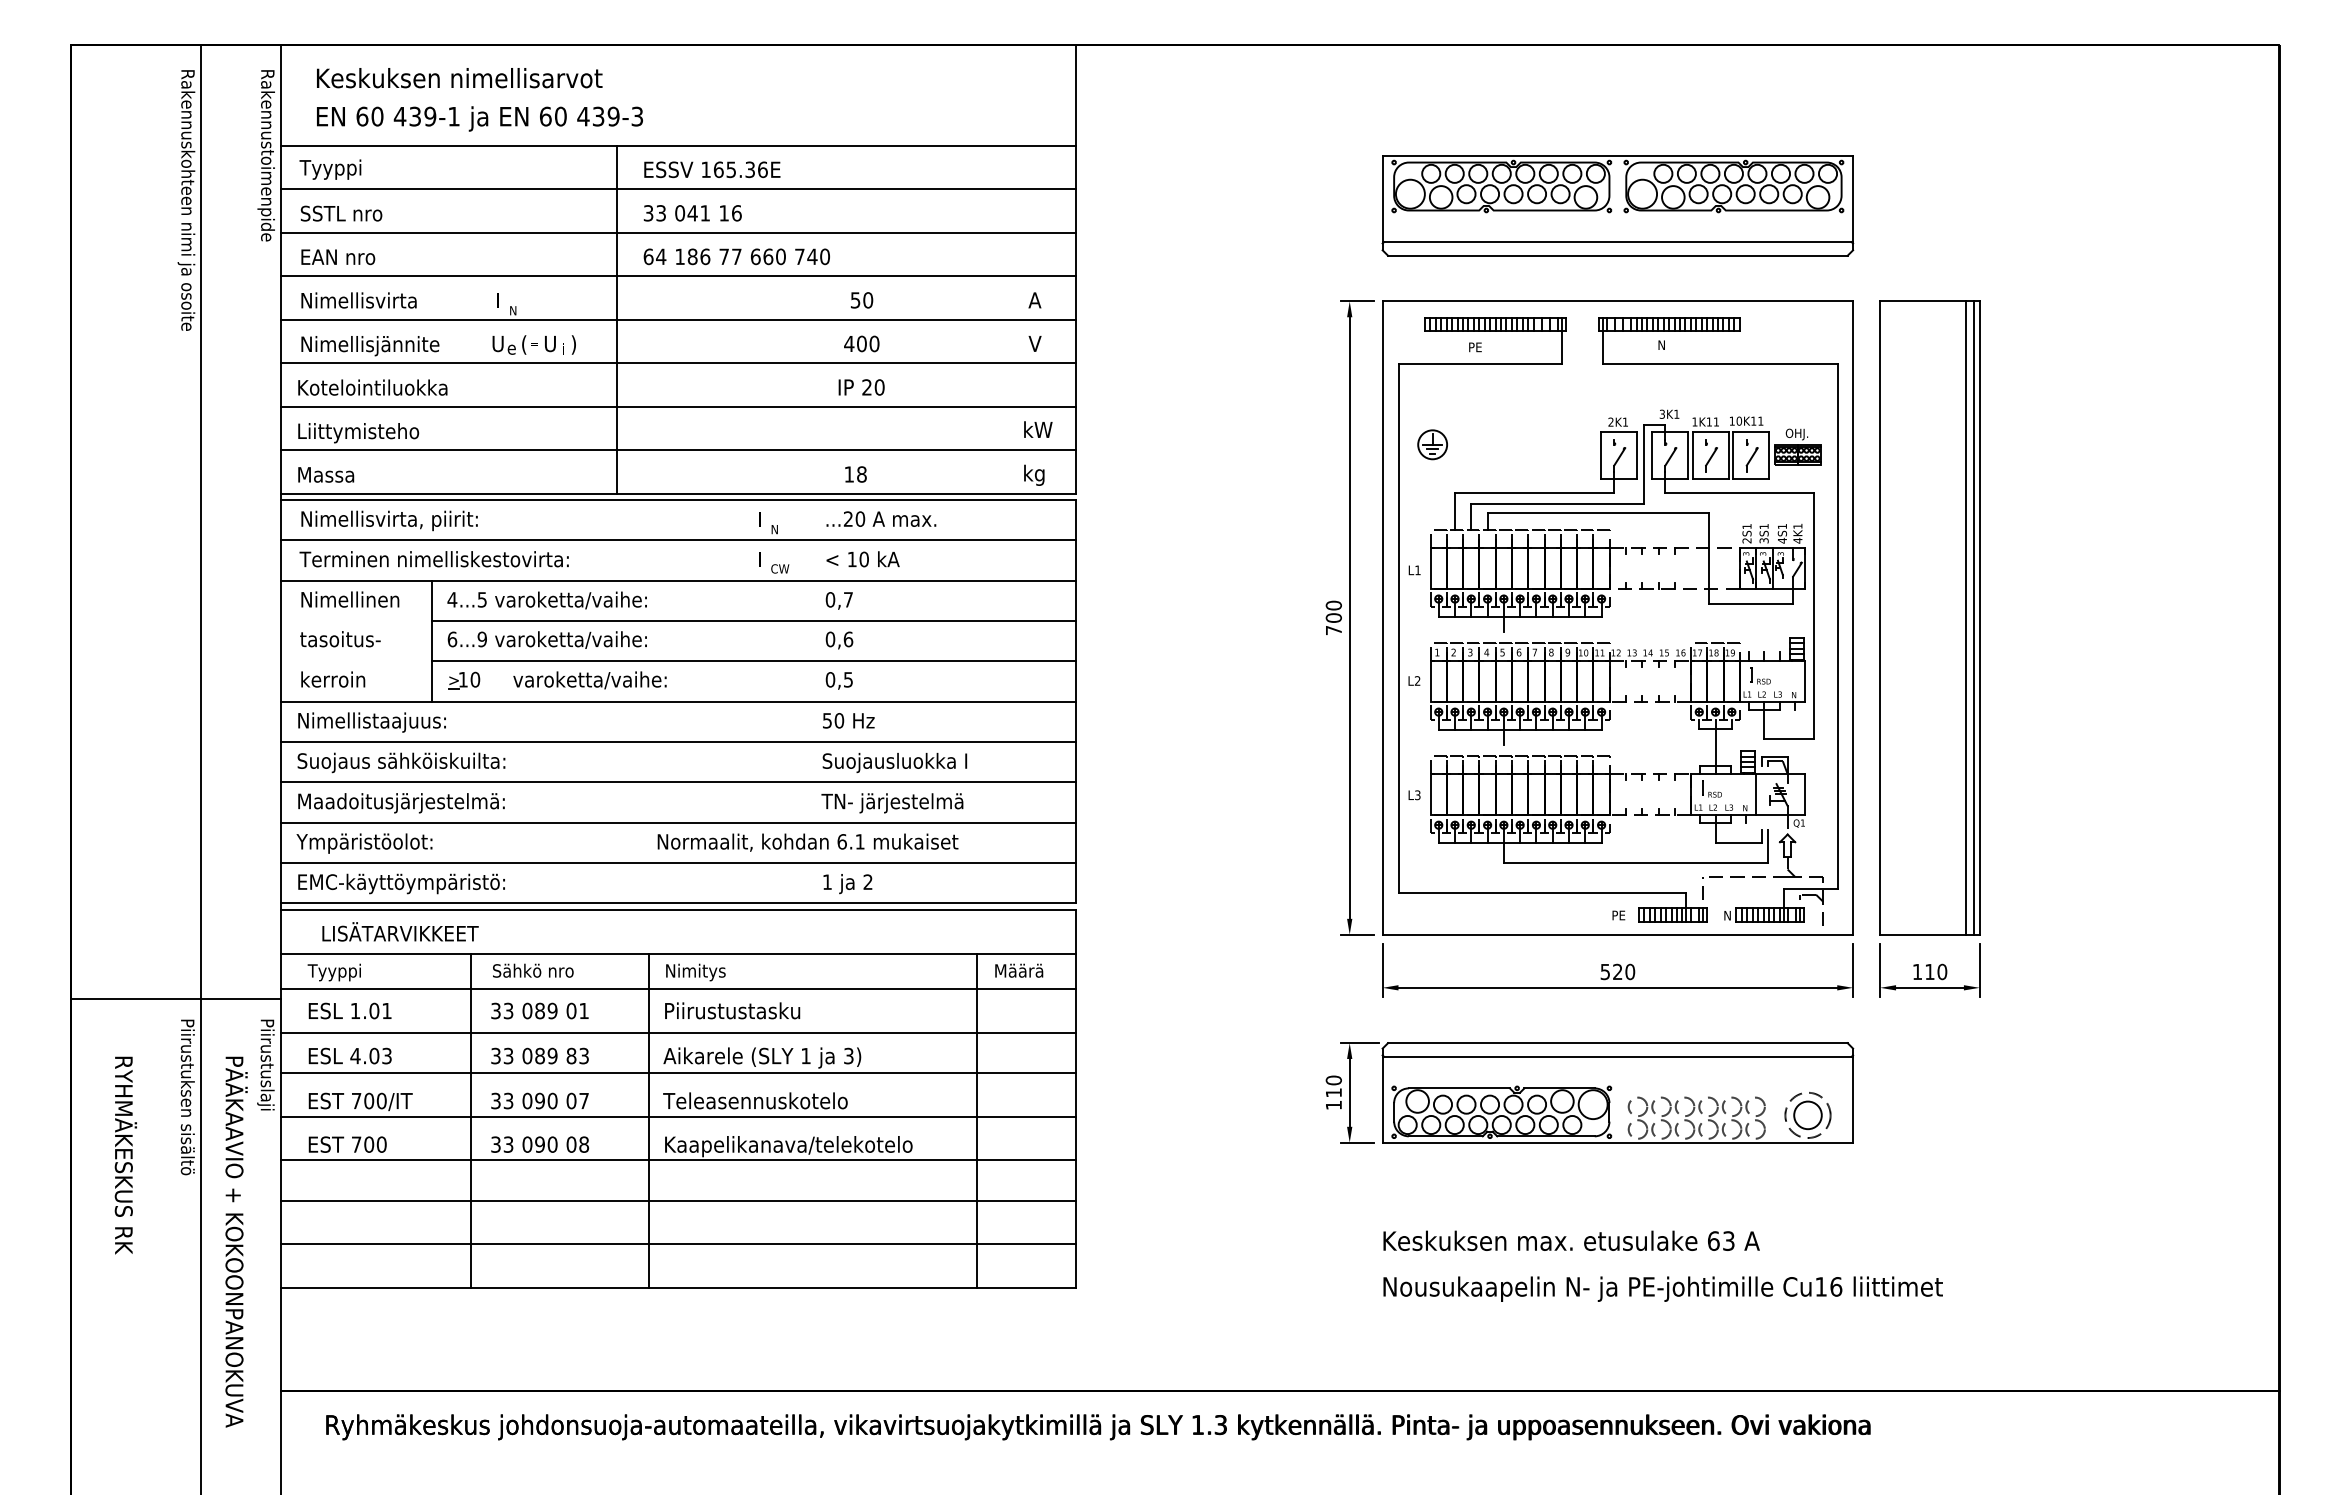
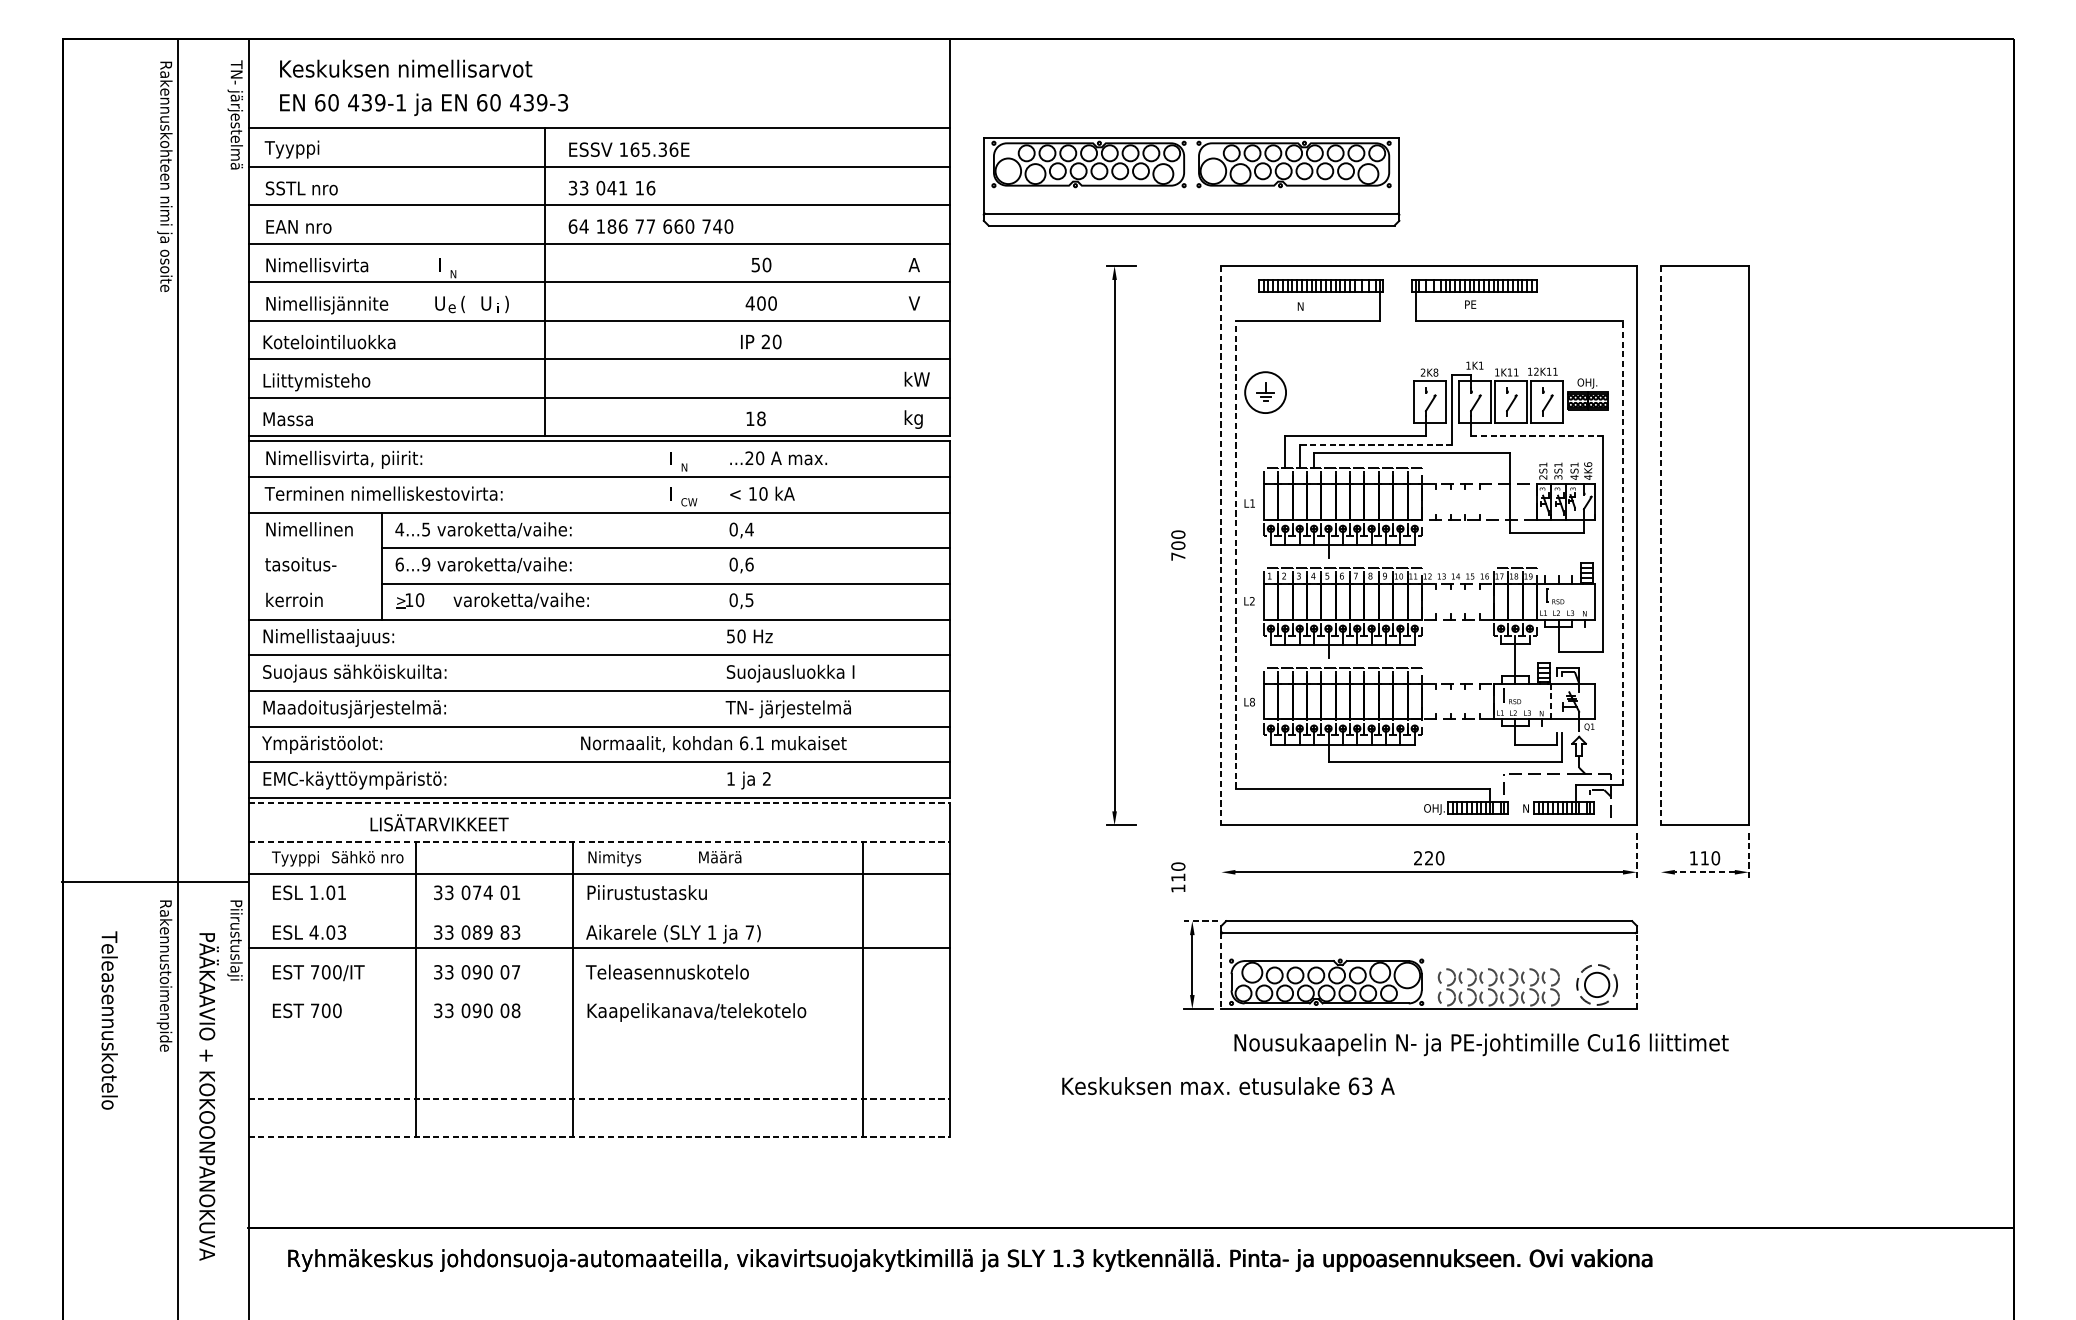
text: (265, 154) -> (234, 136), Rakennustoimenpide -> TN- järjestelmä
part: (1617, 205) -> (1191, 181), moved
text: (1665, 344) -> (1471, 304), N -> PE
text: (1475, 347) -> (1303, 306), PE -> N
text: (1661, 413) -> (1467, 364), 3K1 -> 1K1
text: (1739, 420) -> (1536, 371), 10K11 -> 12K11
text: (1625, 421) -> (1435, 372), 2K1 -> 2K8
circle: (1432, 444) -> (1265, 392), size x1.6
line: (1740, 493) -> (1537, 435), solid -> dashed
line: (1557, 503) -> (1375, 444), solid -> dashed
text: (1797, 526) -> (1587, 464), 4K1 -> 4K6
text: (848, 599) -> (749, 529), 0,7 -> 0,4
part: (1350, 617) -> (1115, 545), moved
line: (1966, 617) -> (1737, 545), removed
line: (1974, 617) -> (1744, 545), removed
line: (1382, 618) -> (1221, 546), solid -> dashed
line: (1880, 618) -> (1661, 546), solid -> dashed
line: (1837, 625) -> (1623, 552), solid -> dashed
line: (1398, 628) -> (1235, 554), solid -> dashed
line: (1756, 794) -> (1551, 701), solid -> dashed
text: (1417, 795) -> (1252, 702), L3 -> L8
line: (679, 909) -> (600, 803), solid -> dashed
text: (1623, 916) -> (1434, 809), PE -> OHJ.
text: (400, 931) -> (439, 822), moved
line: (679, 953) -> (600, 841), solid -> dashed
line: (1382, 969) -> (1221, 856), removed
line: (1880, 969) -> (1661, 856), removed
text: (533, 970) -> (368, 856), moved
text: (1019, 970) -> (720, 856), moved
line: (1853, 970) -> (1637, 856), solid -> dashed
line: (1979, 970) -> (1748, 856), solid -> dashed
text: (1604, 971) -> (1417, 857), 520 -> 220
line: (1929, 987) -> (1704, 871), solid -> dashed
text: (546, 1010) -> (482, 892), 089 -> 074
line: (678, 1032) -> (599, 911), removed
line: (1359, 1043) -> (1200, 921), solid -> dashed
text: (848, 1055) -> (749, 932), 3) -> 7)
text: (1333, 1092) -> (1178, 877), moved
line: (1382, 1099) -> (1221, 970), solid -> dashed
line: (1853, 1099) -> (1637, 970), solid -> dashed
text: (185, 1106) -> (163, 977), Piirustuksen sisältö^J -> Rakennustoimenpide
line: (678, 1116) -> (599, 985), removed
text: (125, 1155) -> (110, 1020), RYHMÄKESKUS RK -> Teleasennuskotelo
line: (678, 1160) -> (599, 1024), removed
line: (678, 1200) -> (599, 1060), removed
text: (1571, 1240) -> (1228, 1085), moved
line: (679, 1244) -> (600, 1099), solid -> dashed
line: (679, 1287) -> (600, 1136), solid -> dashed
text: (1662, 1288) -> (1480, 1044), moved

